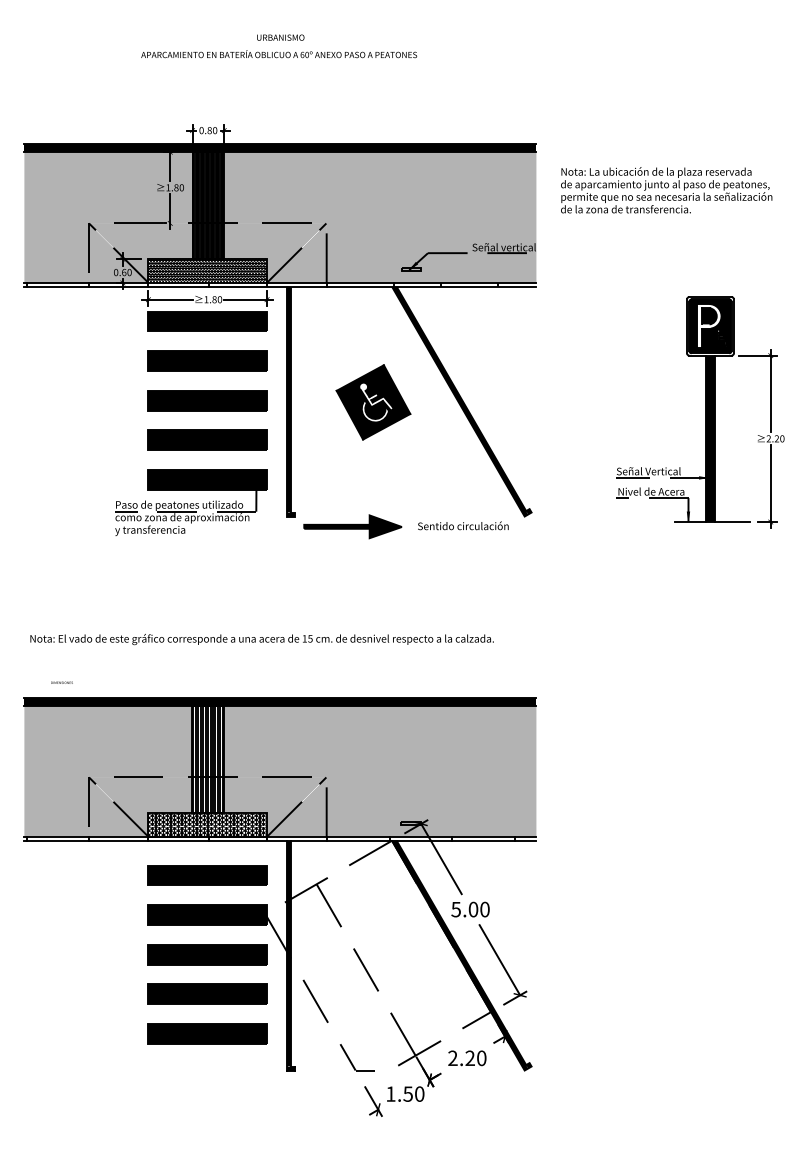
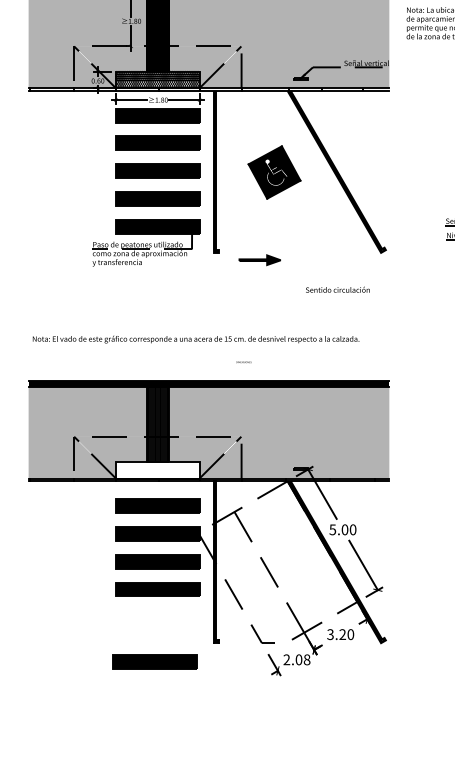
text: (463, 525) -> (337, 289), moved
part: (352, 526) -> (259, 259), size x0.6
text: (61, 682) -> (243, 362), moved
hatch: (207, 824) -> (157, 469), removed
part: (207, 1033) -> (154, 662), moved
text: (452, 1058) -> (330, 634), 2.20 -> 3.20
text: (405, 1093) -> (297, 659), 1.50 -> 2.08

